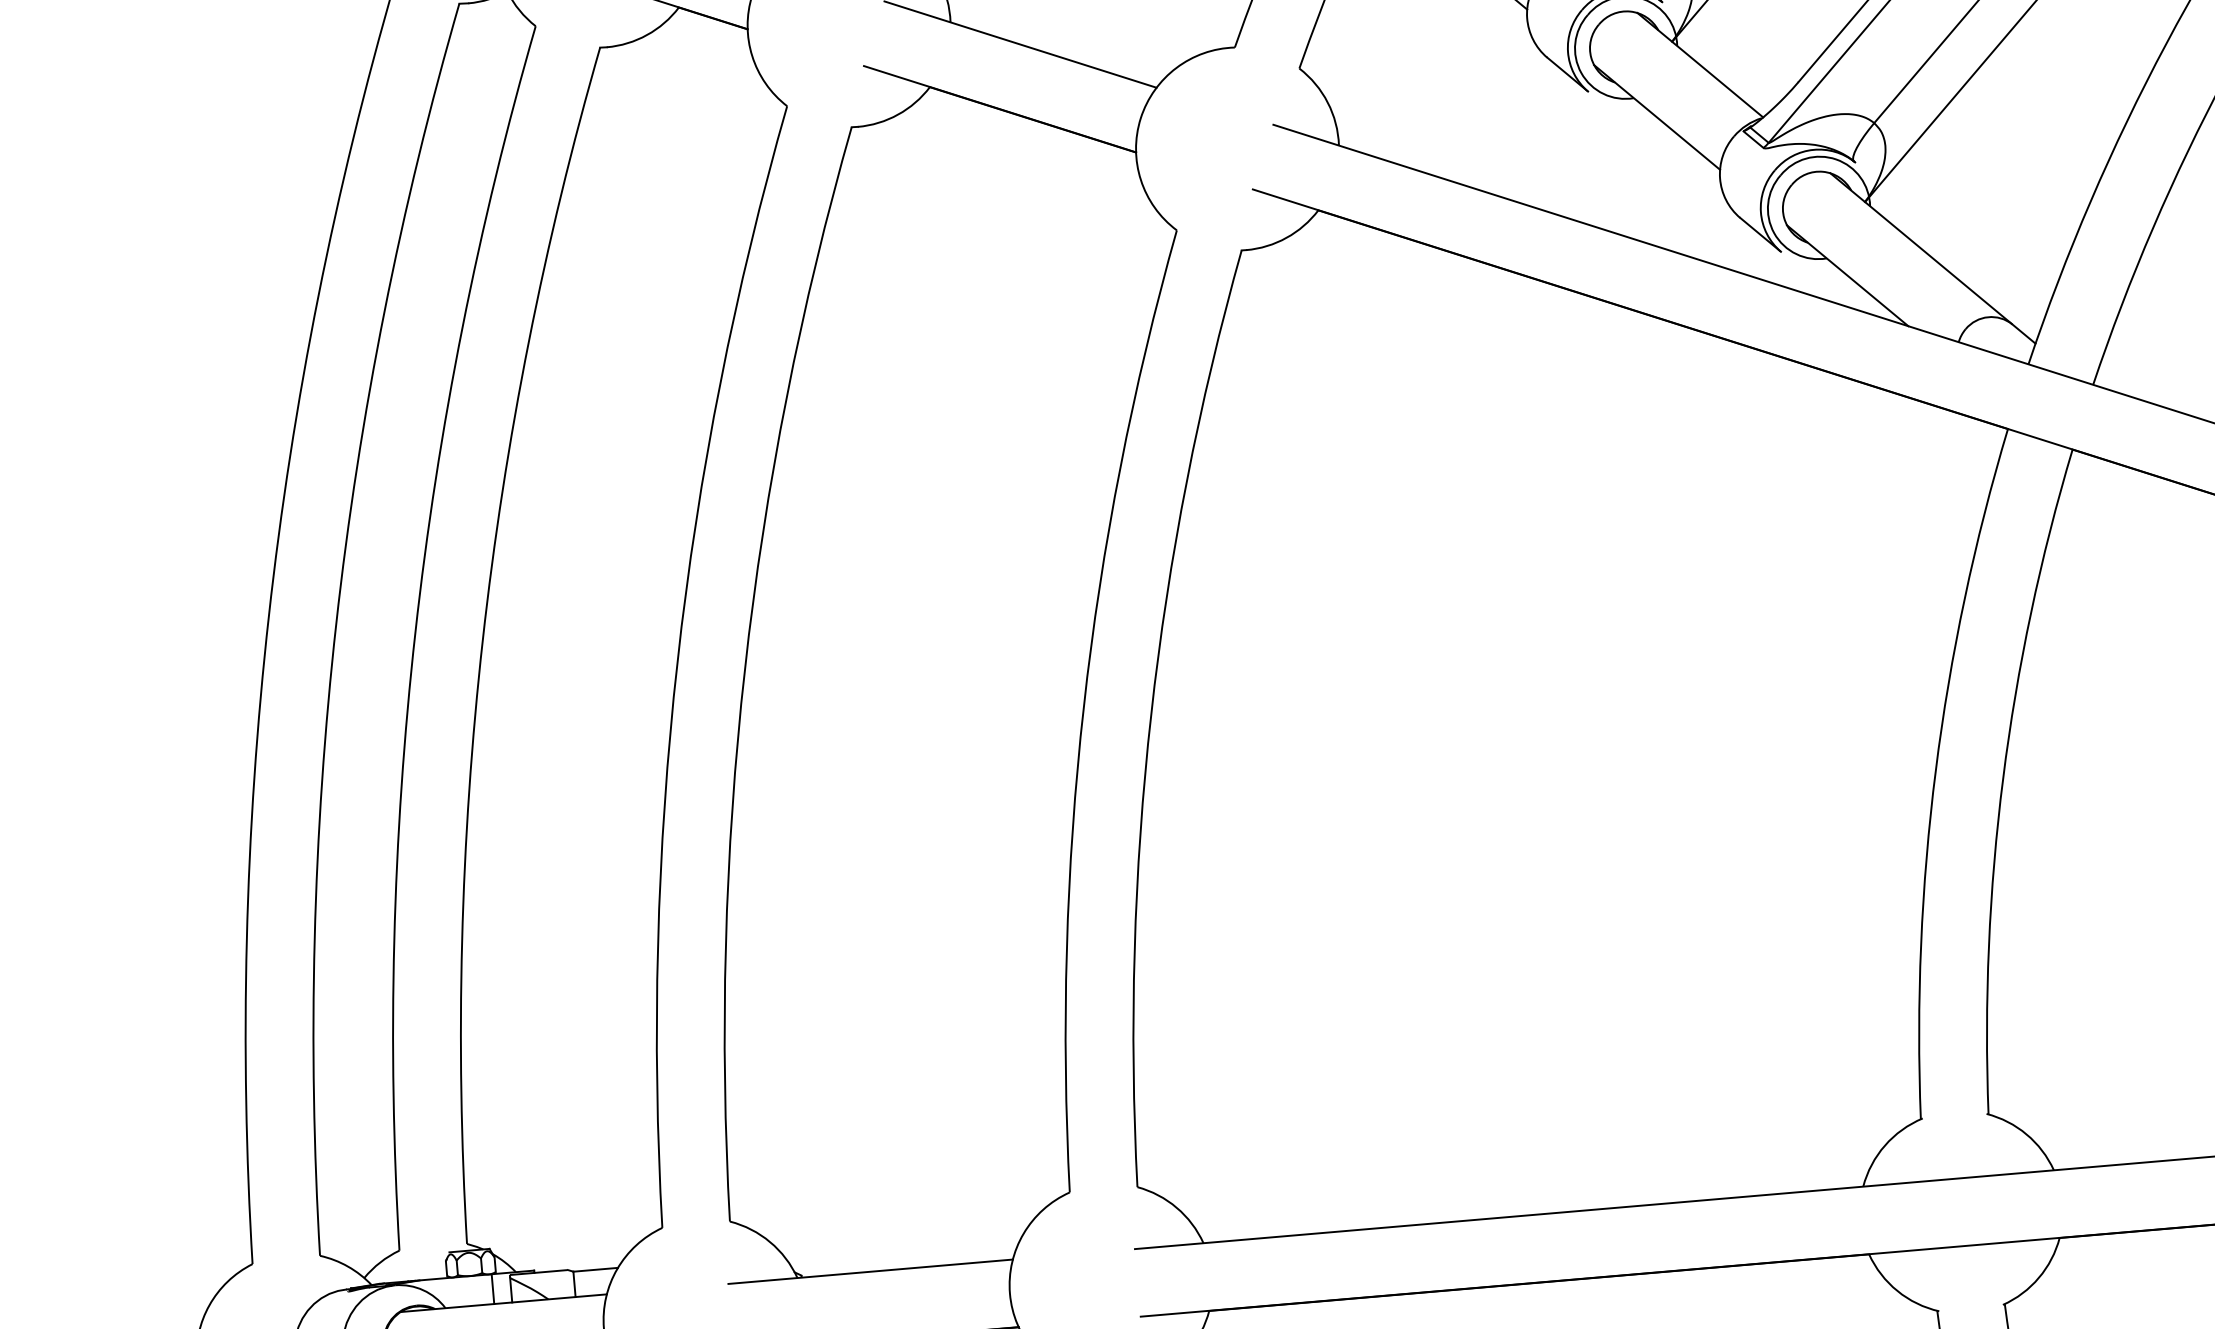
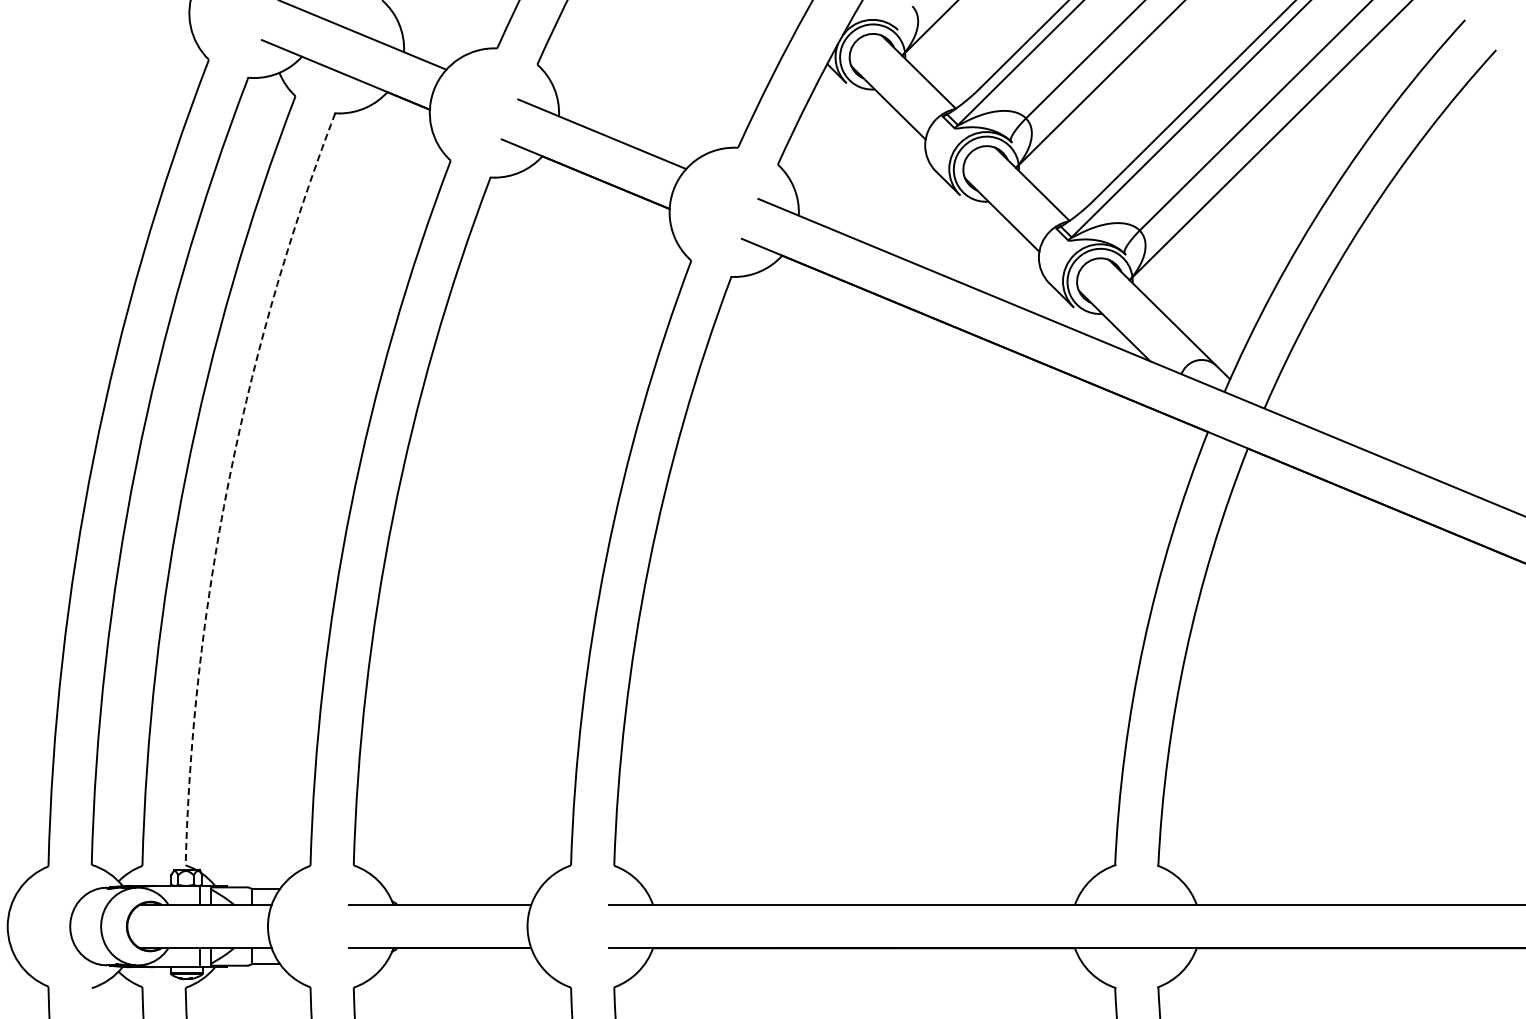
arc: (482, 639) -> (228, 482), solid -> dashed

